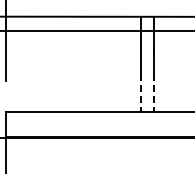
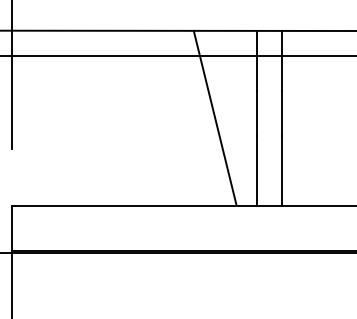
line: (117, 64) -> (215, 118), added
line: (140, 93) -> (257, 171), dashed -> solid
line: (153, 93) -> (281, 171), dashed -> solid

